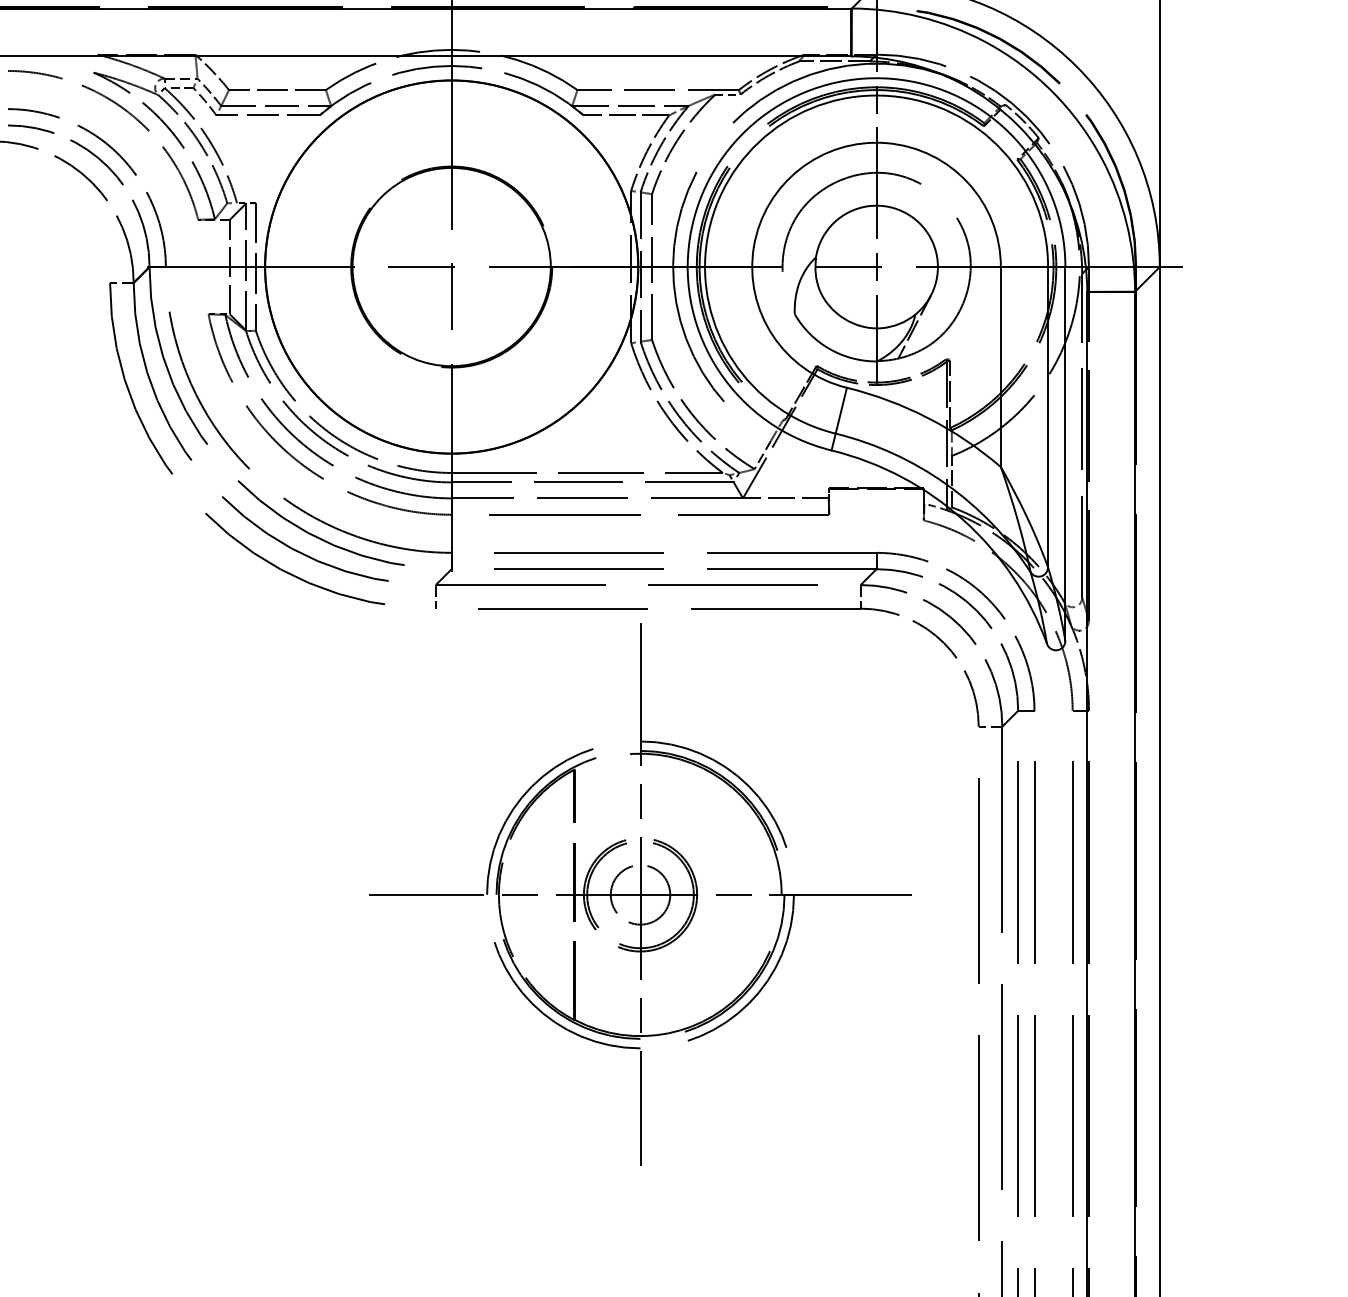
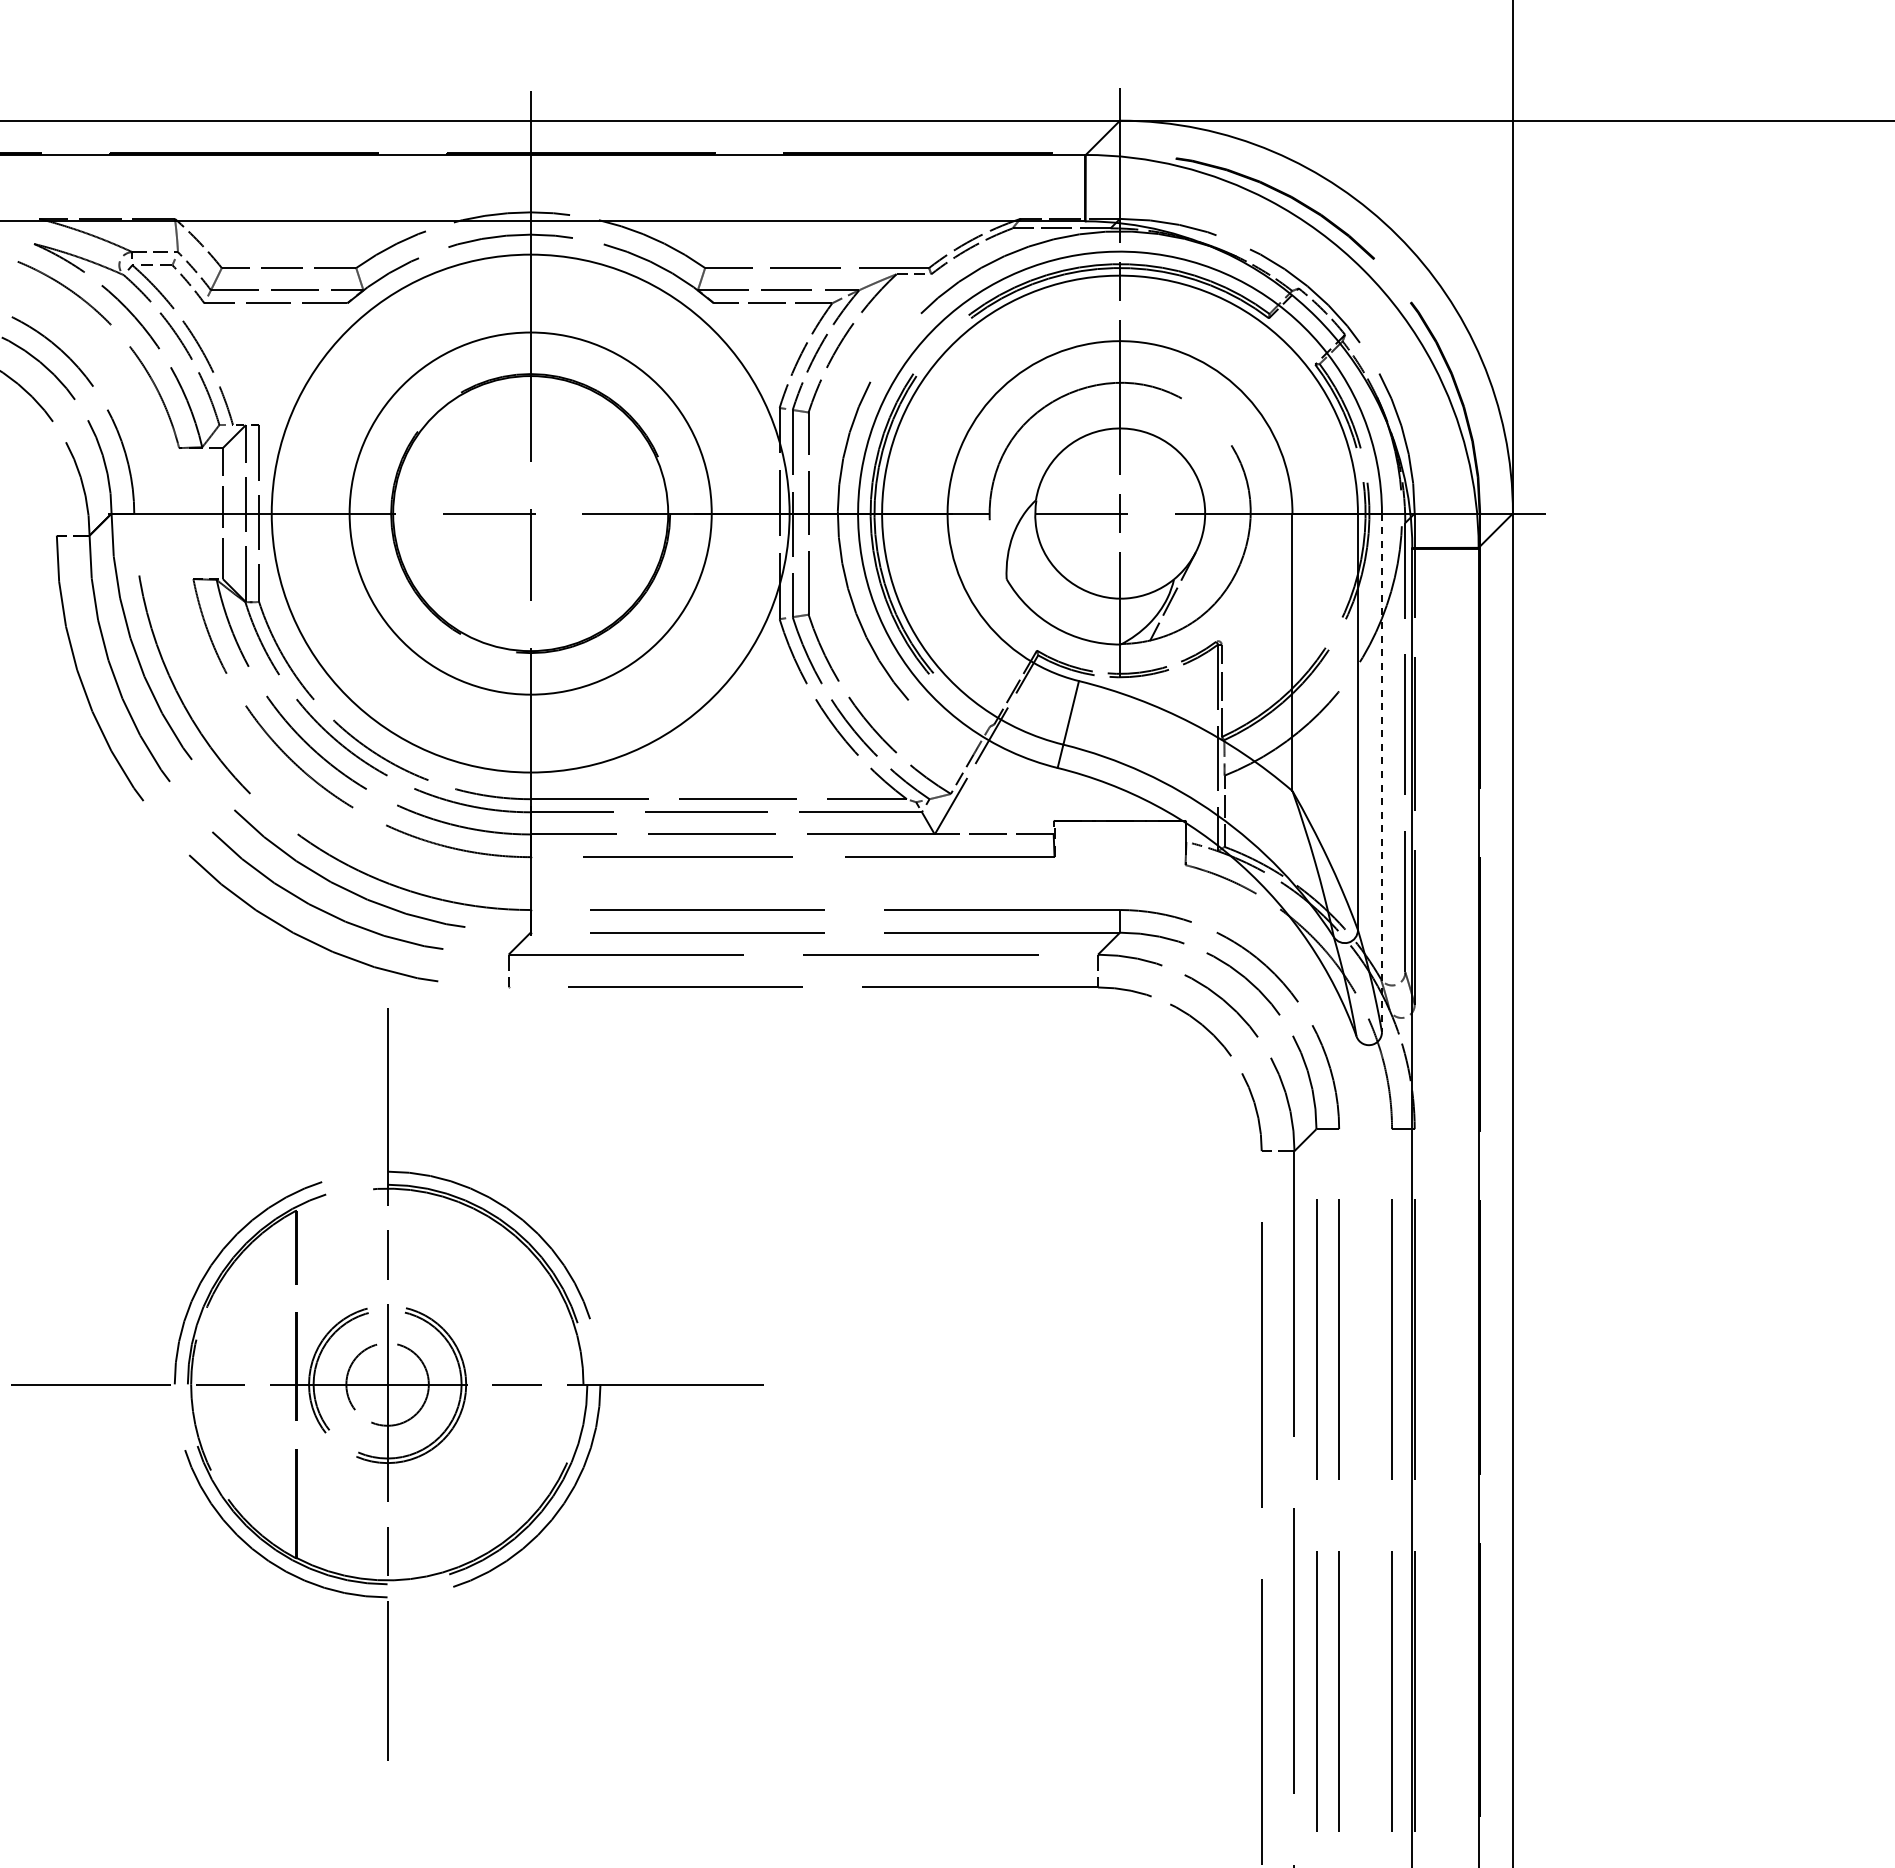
circle: (451, 266) -> (530, 513), size x0.7
line: (1065, 454) -> (1381, 773), solid -> dashed
part: (640, 894) -> (387, 1384), moved

